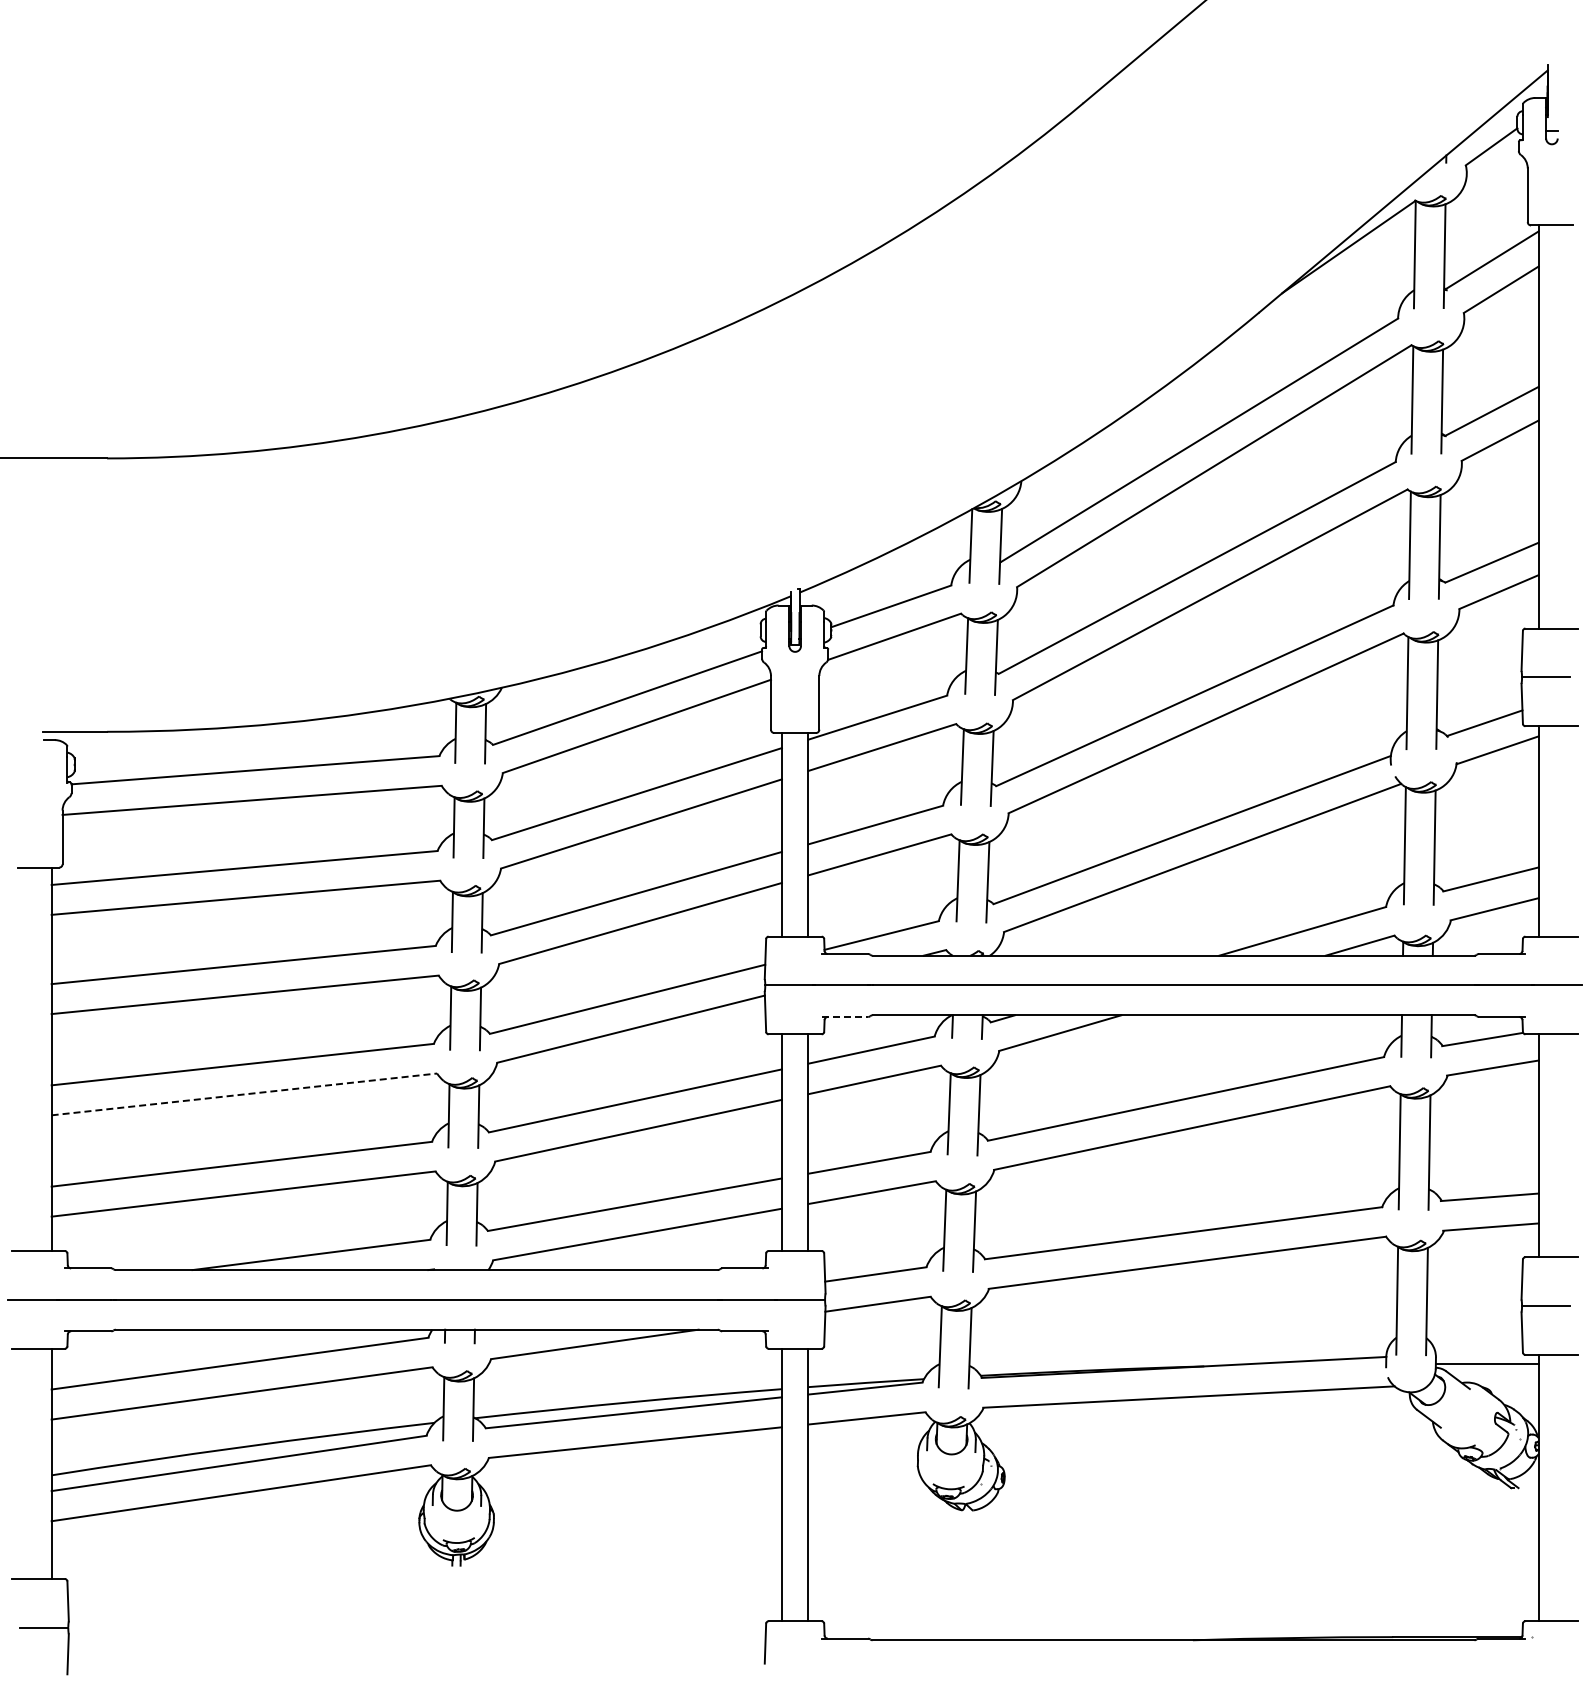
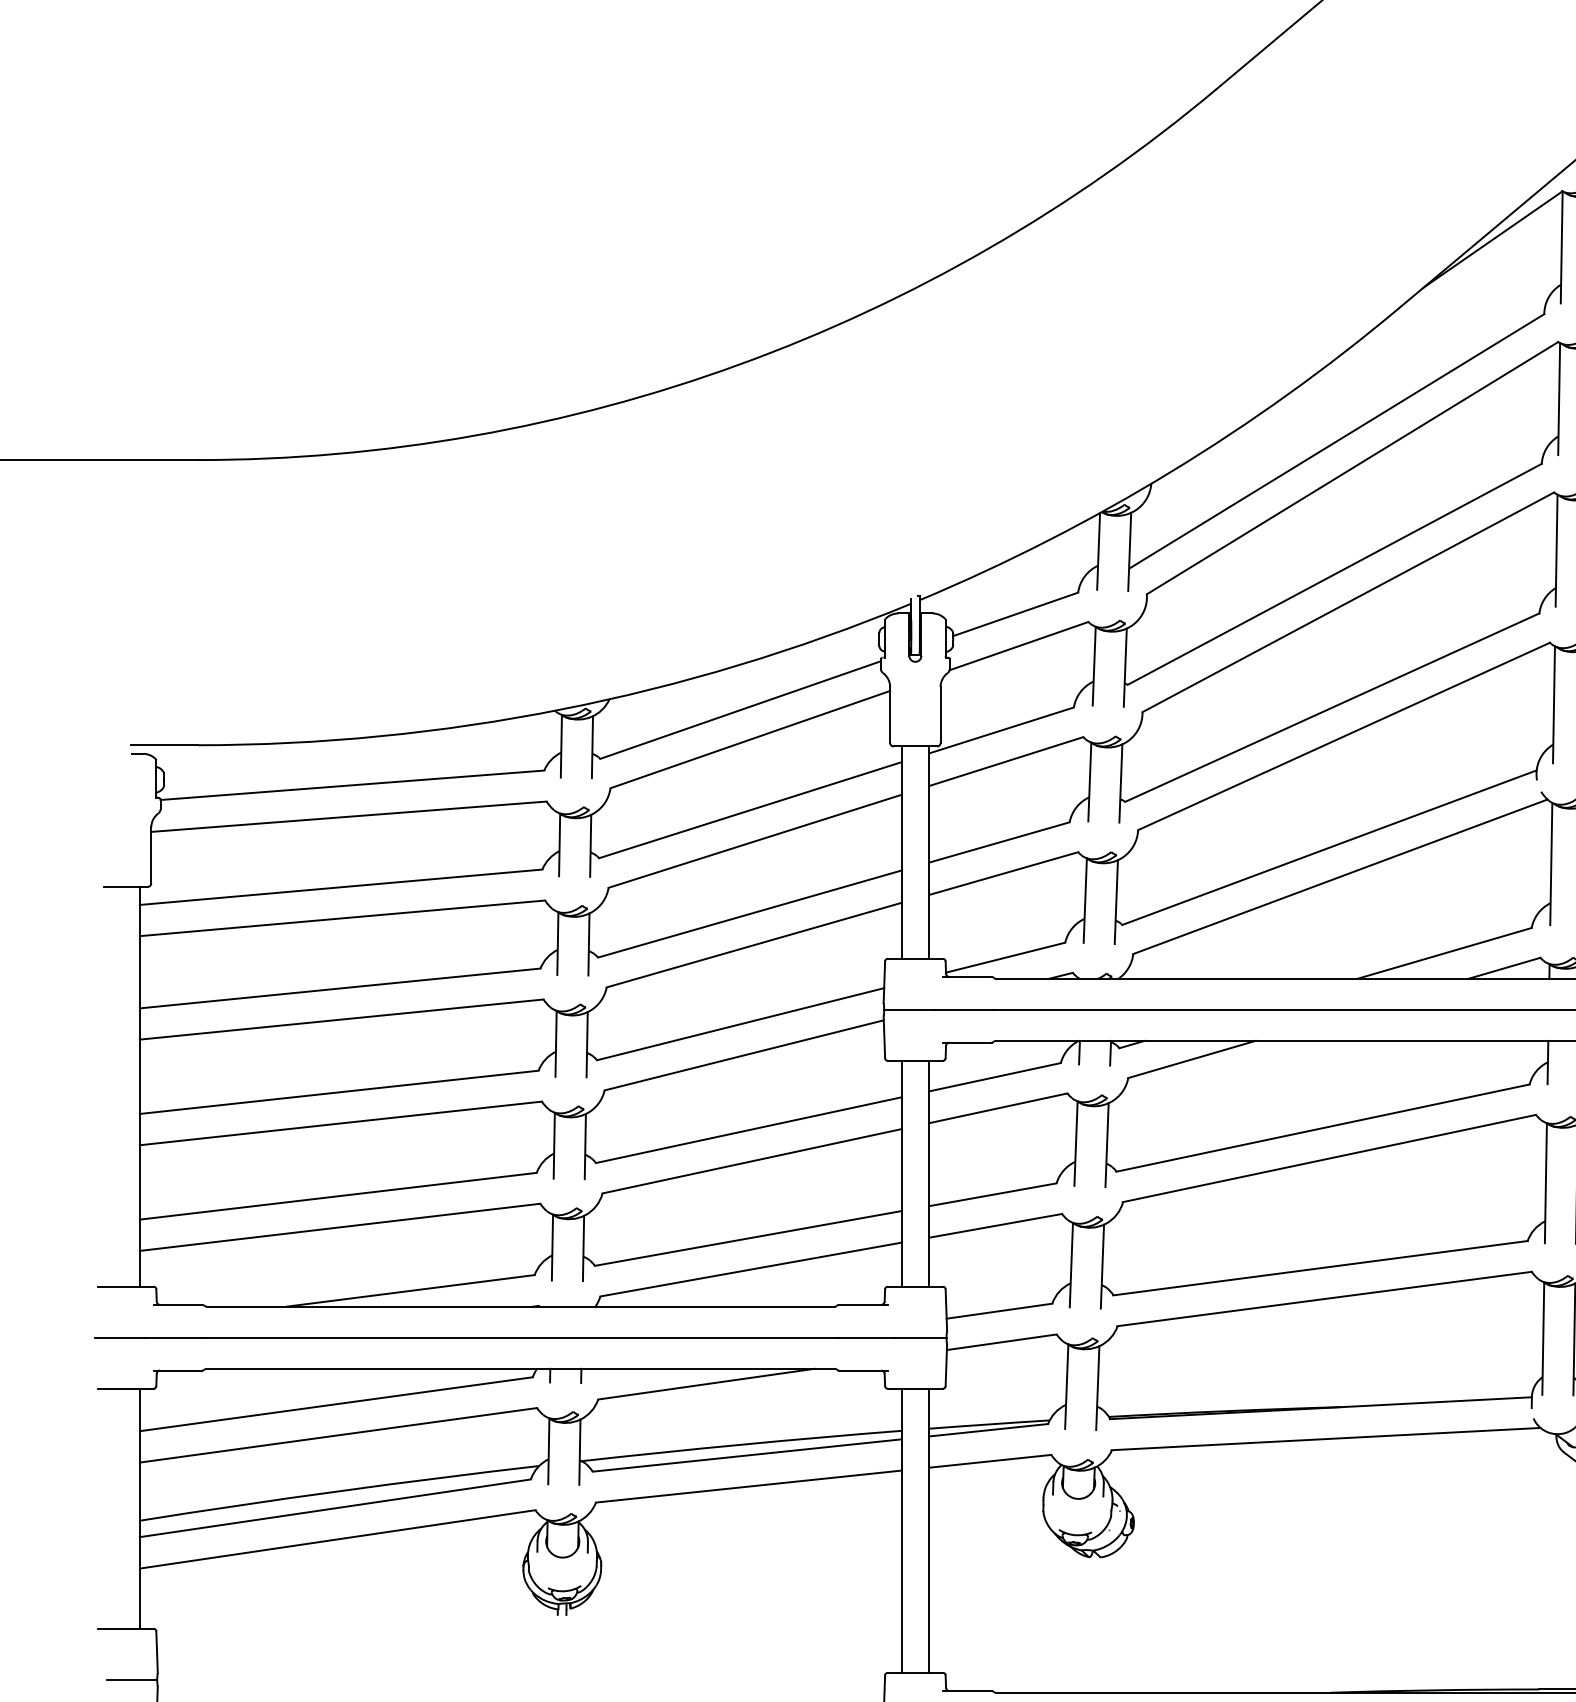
line: (845, 1016) -> (967, 1042), dashed -> solid
line: (244, 1094) -> (341, 1123), dashed -> solid

